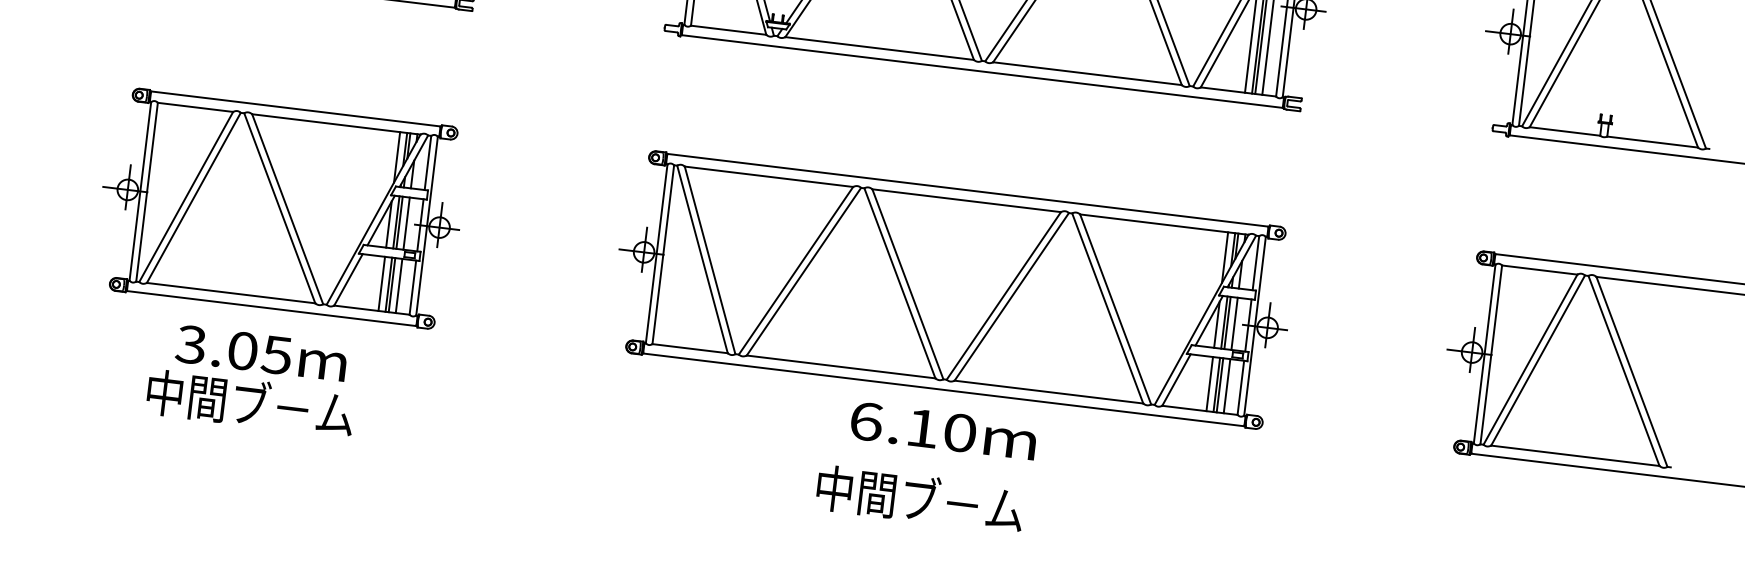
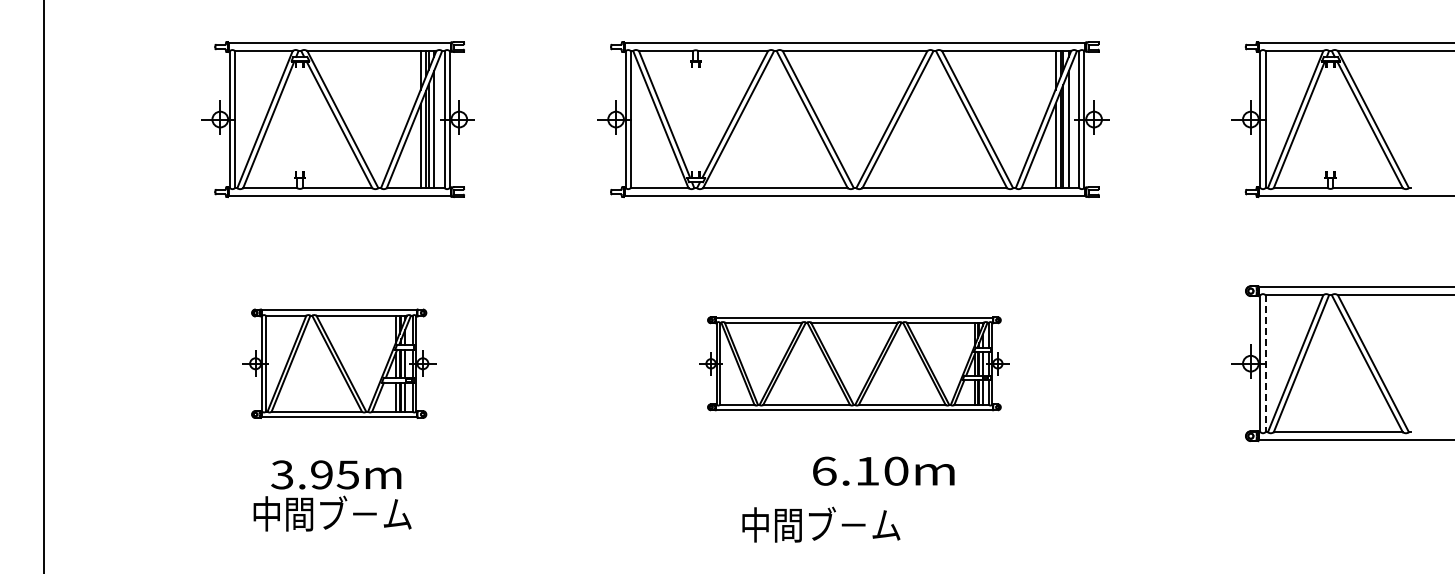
part: (280, 208) -> (337, 363), size x0.7
part: (953, 289) -> (853, 363), size x0.6
text: (242, 350) -> (321, 474), 3.05m -> 3.95m
line: (1491, 354) -> (1265, 363), solid -> dashed
text: (943, 429) -> (883, 470), moved
text: (920, 498) -> (821, 524), moved

